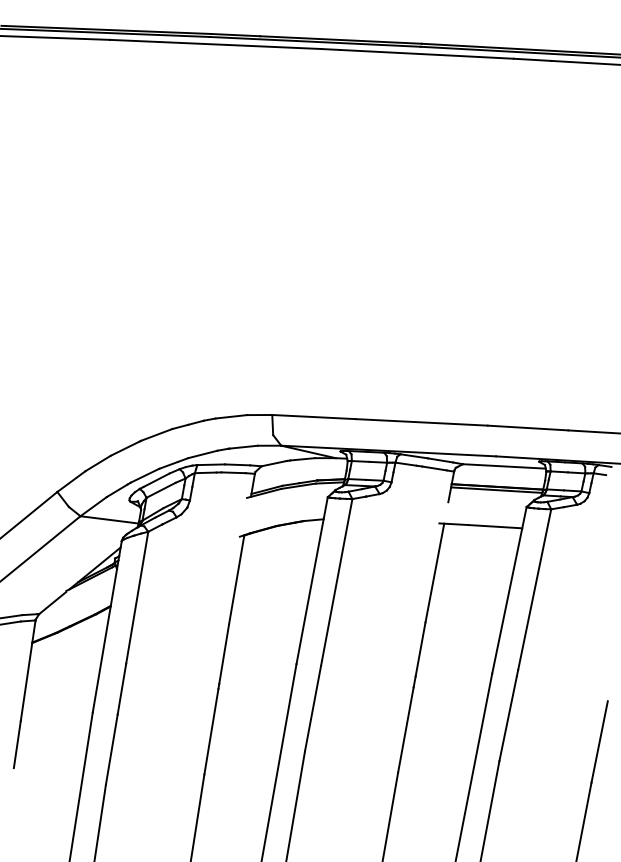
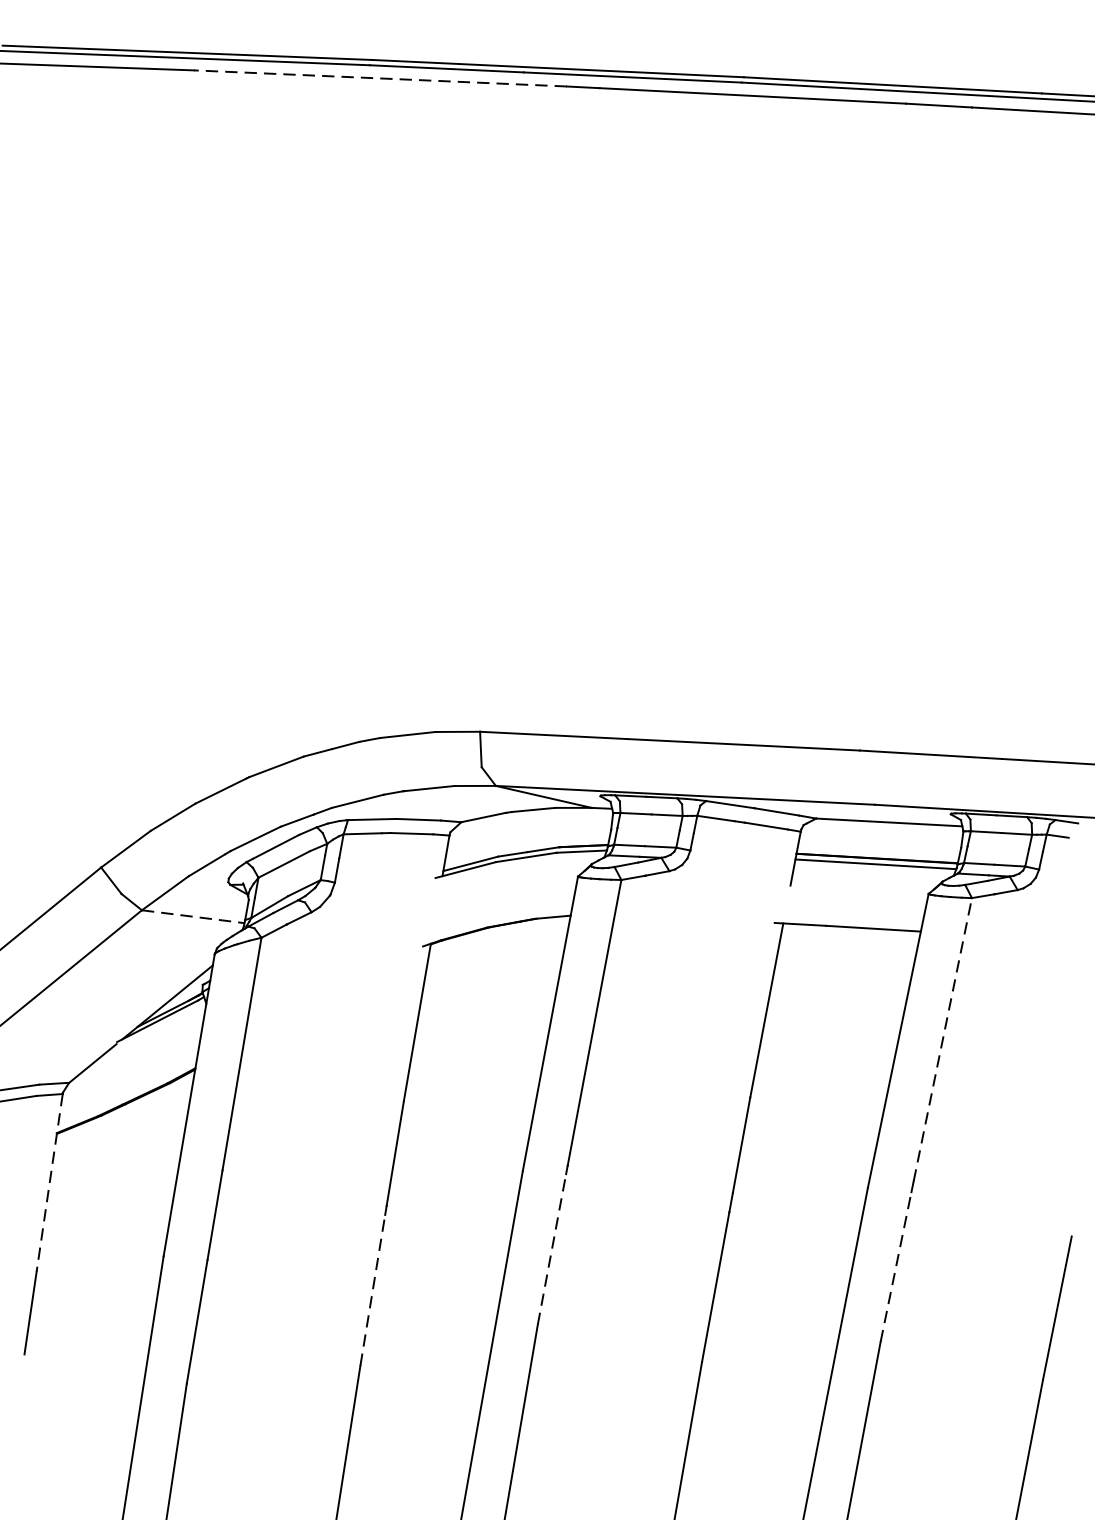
line: (215, 44) -> (379, 78), solid -> dashed
line: (110, 519) -> (194, 916), solid -> dashed
line: (534, 589) -> (942, 1039), solid -> dashed
line: (28, 670) -> (50, 1182), solid -> dashed
line: (313, 708) -> (552, 1249), solid -> dashed
line: (508, 718) -> (896, 1266), solid -> dashed
line: (211, 731) -> (372, 1289), solid -> dashed

